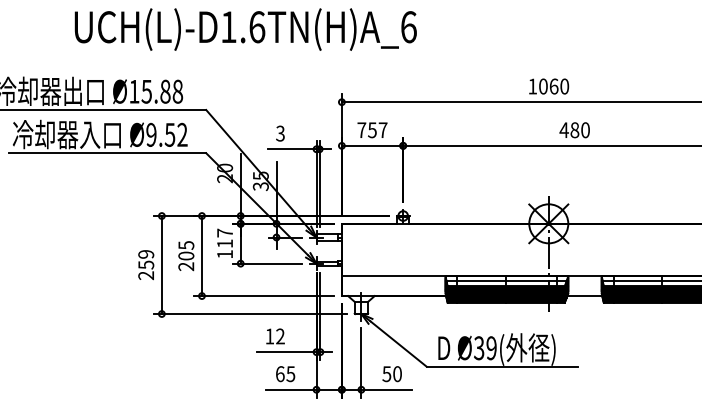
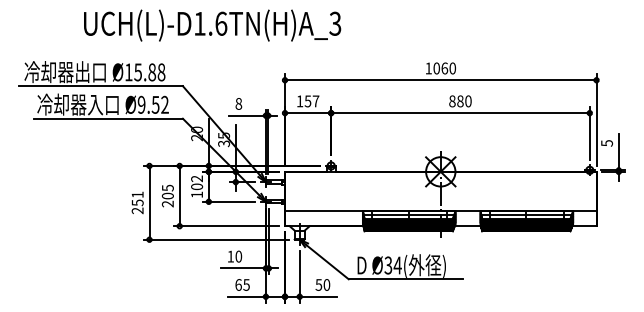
text: (408, 26) -> (335, 23), UCH(L)-D1.6TN(H)A_6 -> UCH(L)-D1.6TN(H)A_3
text: (361, 130) -> (299, 101), 757 -> 157
text: (563, 130) -> (451, 101), 480 -> 880
text: (280, 133) -> (238, 103), 3 -> 8
text: (225, 237) -> (197, 182), 117 -> 102
text: (145, 253) -> (137, 194), 259 -> 251
text: (280, 336) -> (238, 256), 12 -> 10
text: (491, 348) -> (397, 265), Ø39( -> Ø34(

